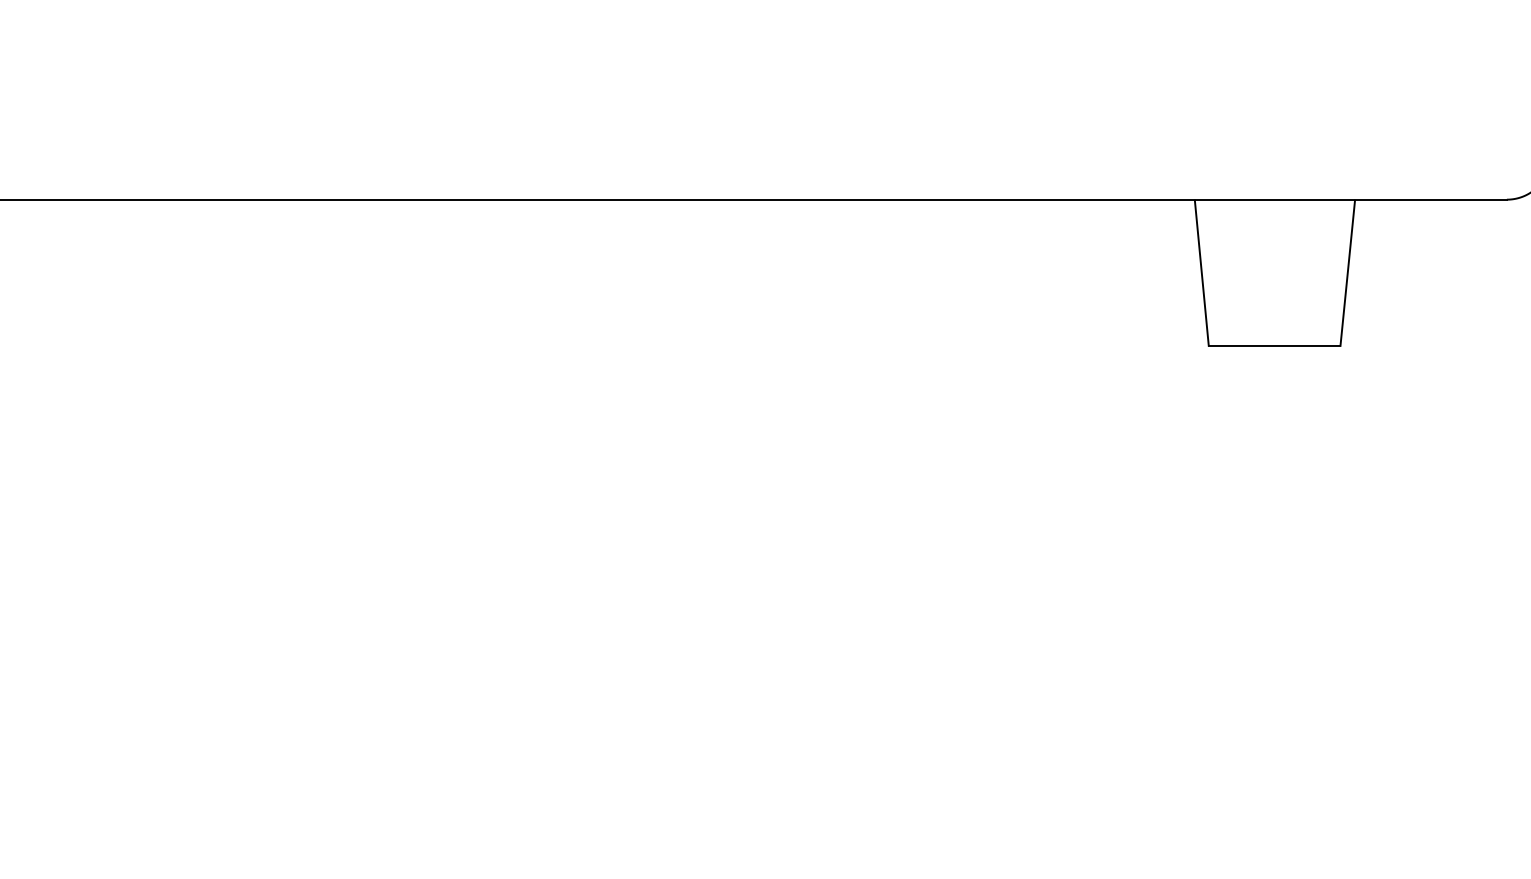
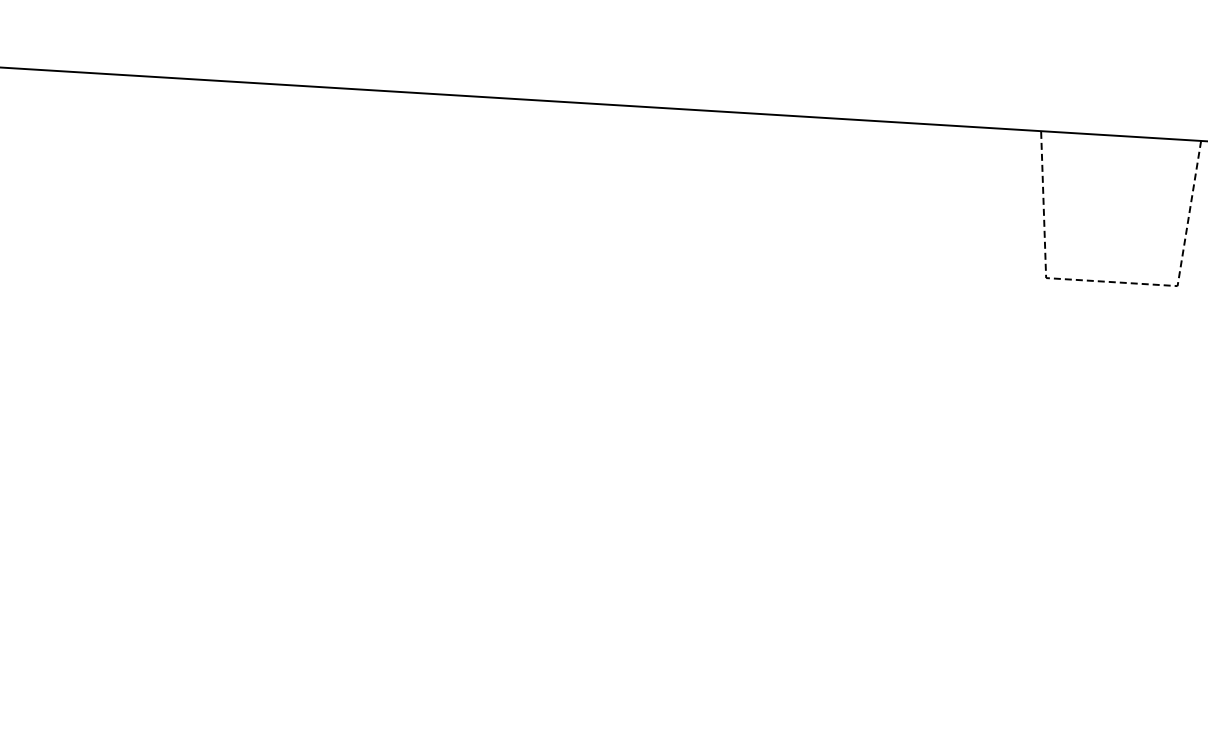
line: (1274, 345) -> (1111, 281), solid -> dashed

